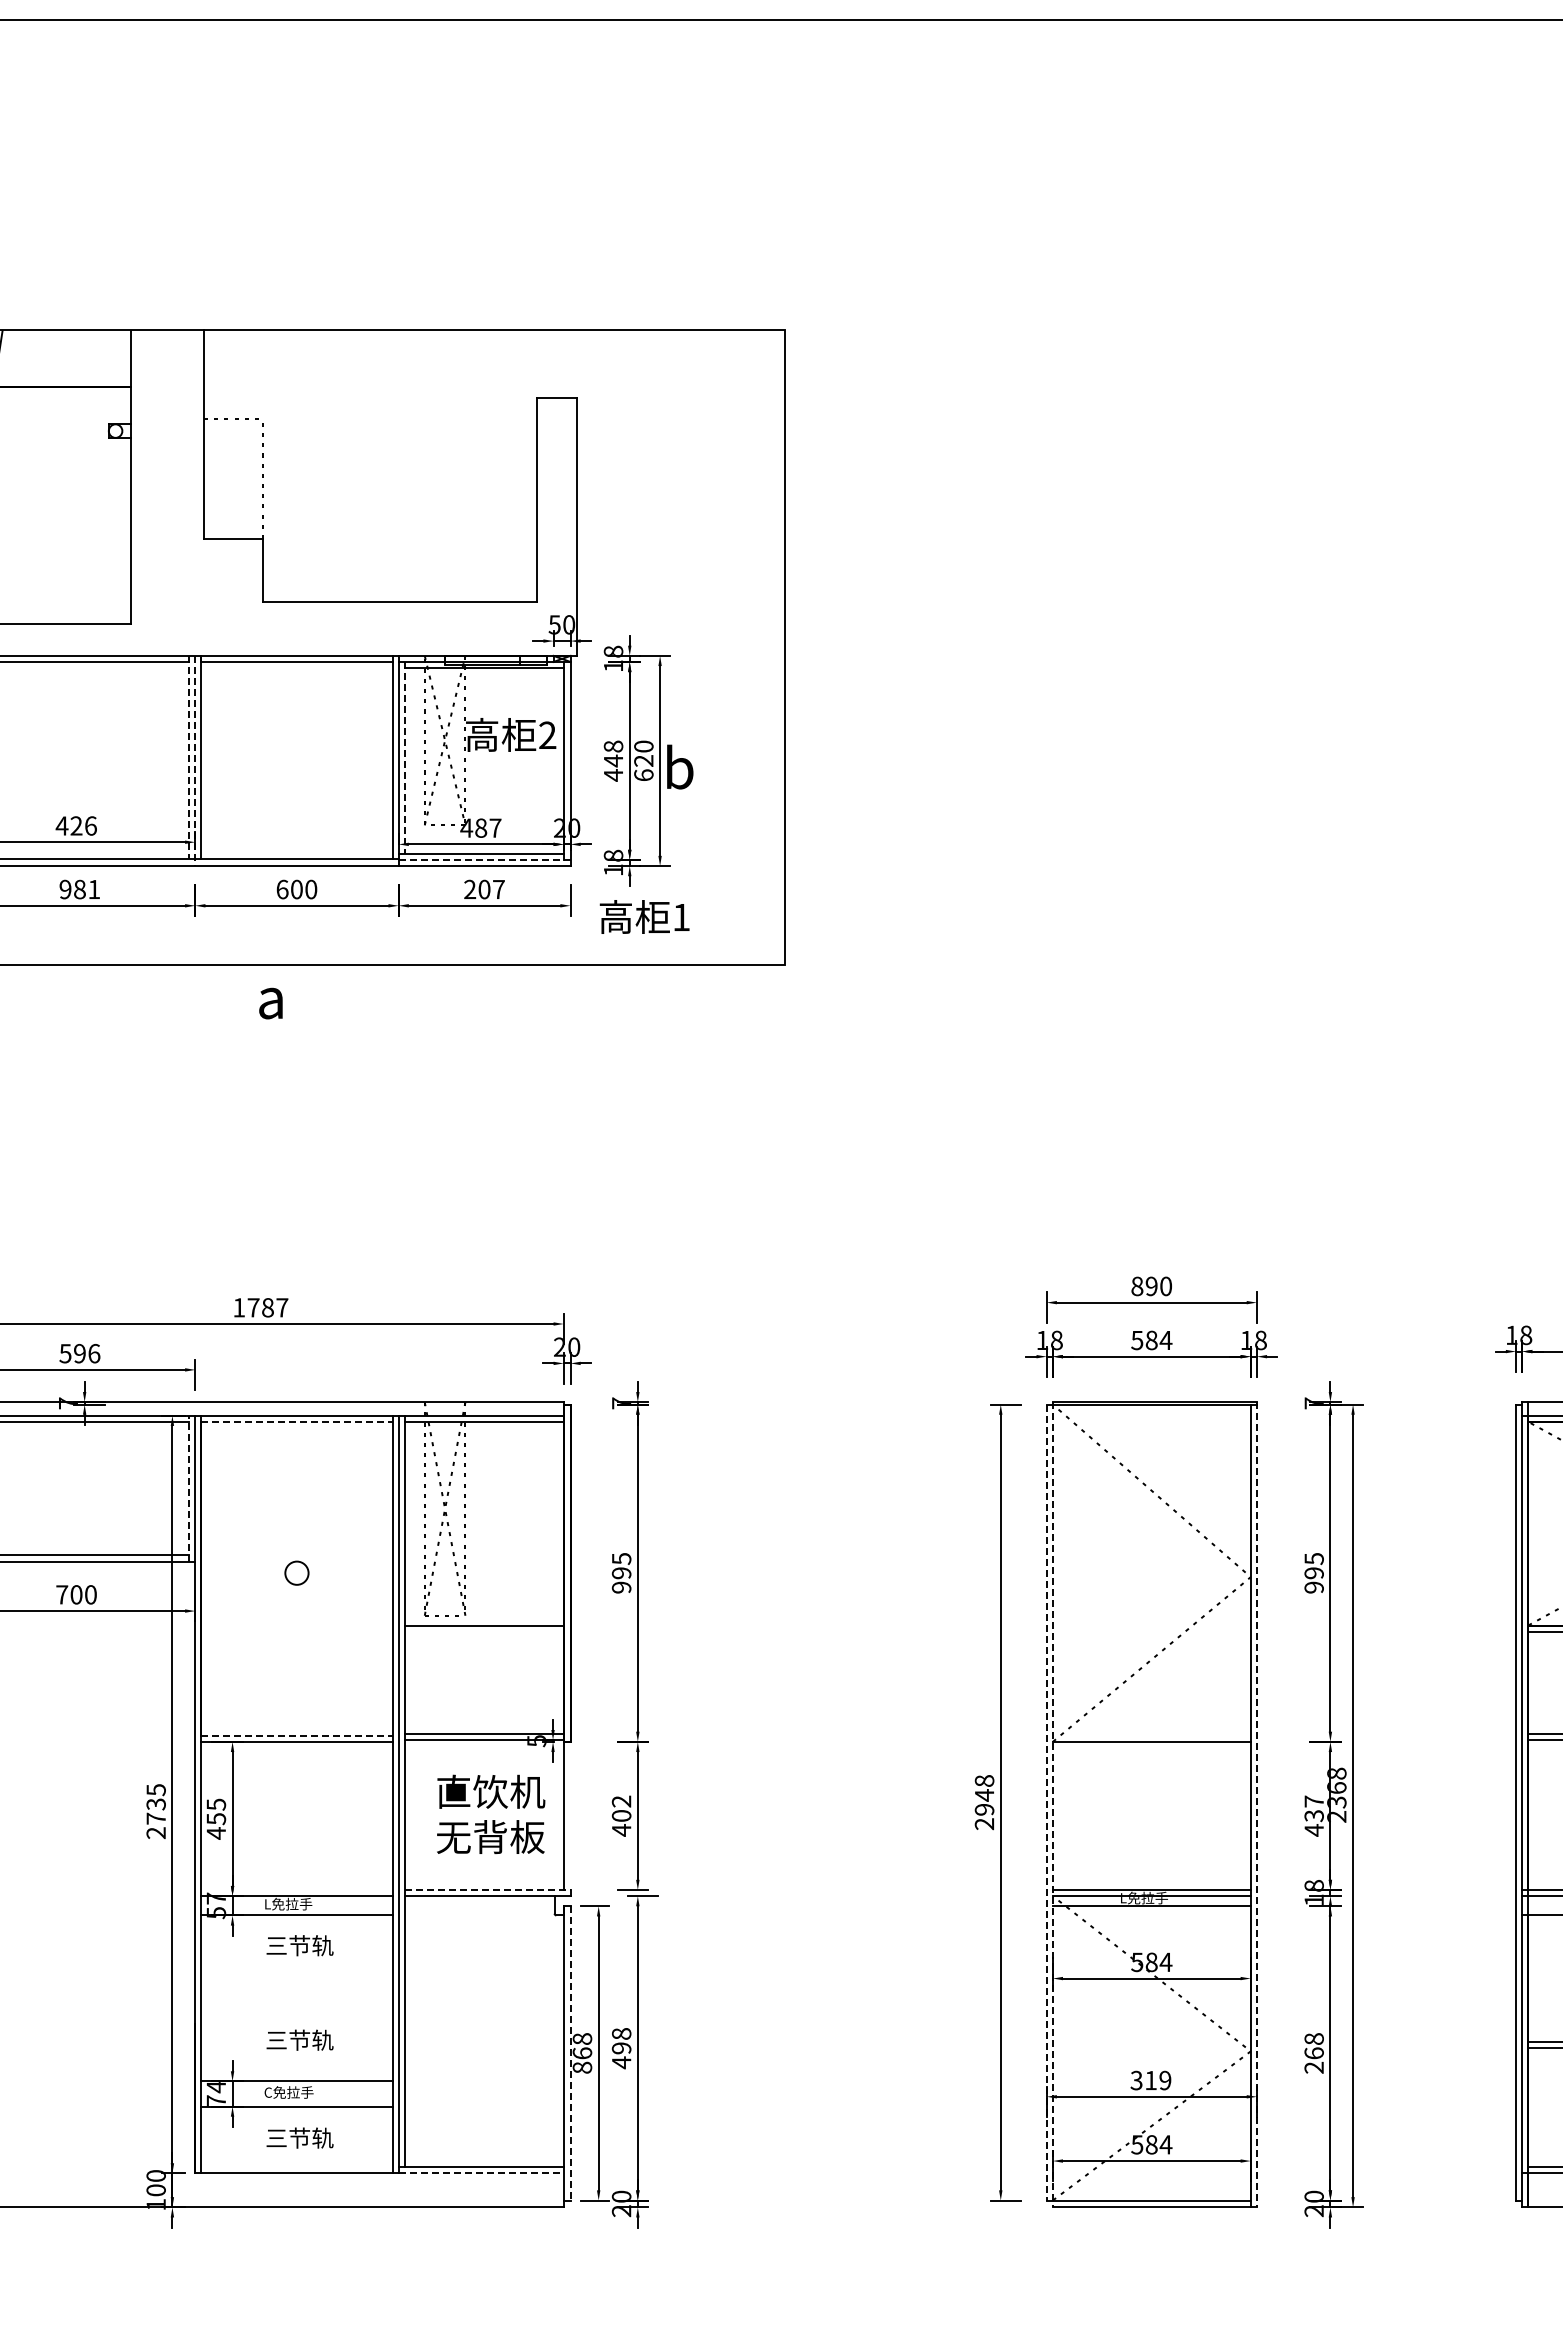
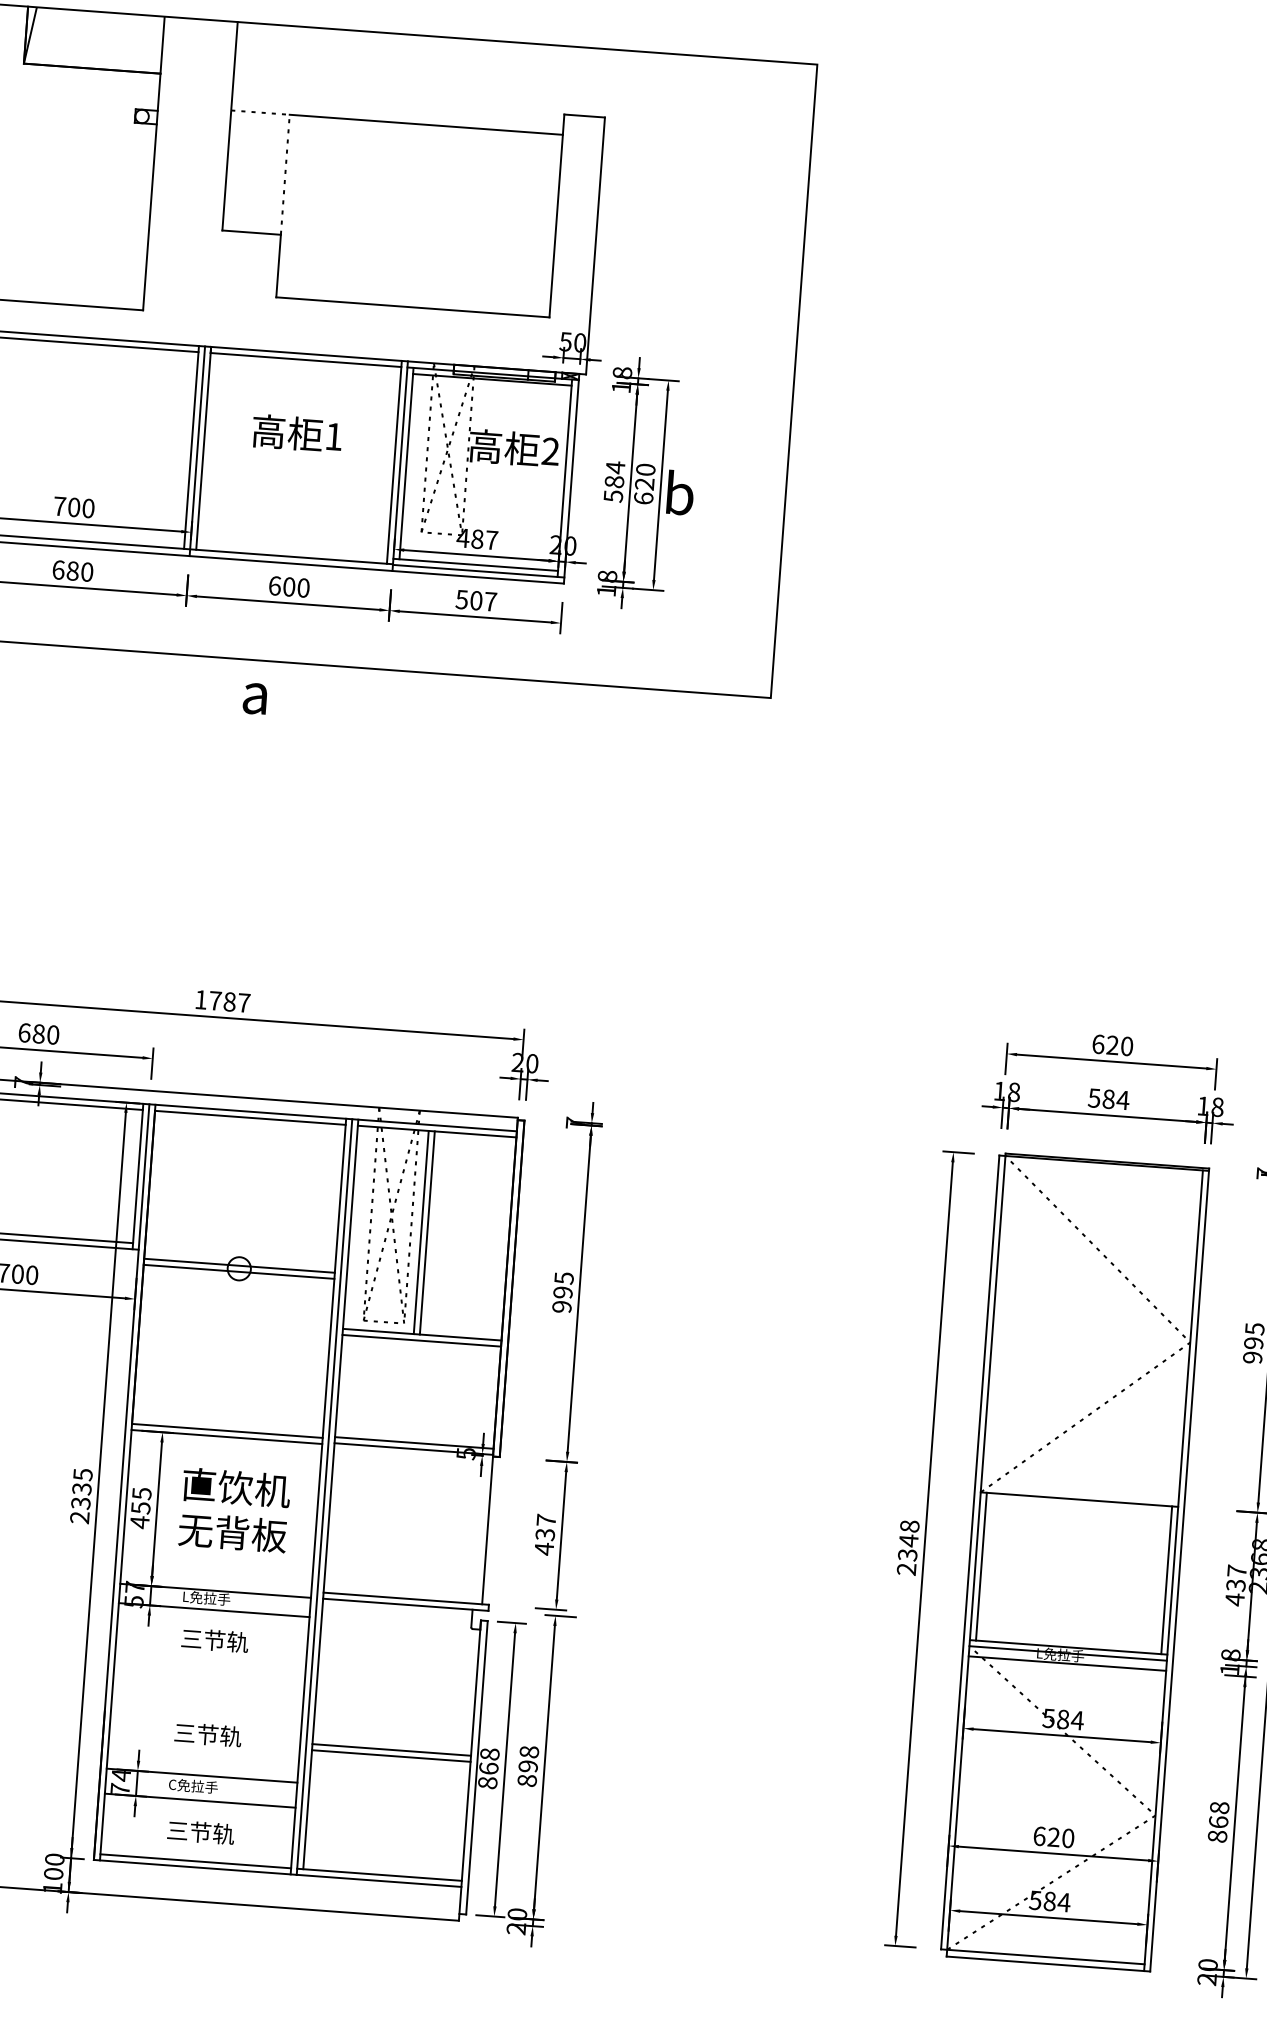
line: (399, 418) -> (426, 124), added
line: (189, 757) -> (191, 447), dashed -> solid
line: (404, 757) -> (406, 463), dashed -> solid
text: (613, 760) -> (614, 481), 448 -> 584
line: (195, 761) -> (197, 451), dashed -> solid
text: (75, 825) -> (73, 506), 426 -> 700
line: (484, 859) -> (478, 570), dashed -> solid
text: (79, 889) -> (72, 571), 981 -> 680
text: (470, 889) -> (462, 599), 207 -> 507
text: (644, 916) -> (297, 433), moved
text: (1144, 1286) -> (1105, 1044), 890 -> 620
text: (79, 1353) -> (38, 1033), 596 -> 680
line: (296, 1421) -> (249, 1117), dashed -> solid
line: (189, 1488) -> (138, 1176), dashed -> solid
line: (475, 1523) -> (420, 1232), added
line: (481, 1523) -> (426, 1232), added
line: (296, 1570) -> (239, 1266), added
line: (296, 1576) -> (238, 1272), added
line: (483, 1631) -> (421, 1340), added
line: (296, 1735) -> (226, 1430), dashed -> solid
line: (1046, 1802) -> (970, 1552), dashed -> solid
line: (1052, 1804) -> (975, 1554), dashed -> solid
line: (1256, 1804) -> (1179, 1569), dashed -> solid
text: (621, 1808) -> (545, 1527), 402 -> 437
text: (984, 1809) -> (907, 1554), 2948 -> 2348
text: (491, 1813) -> (235, 1509), moved
line: (1058, 1815) -> (981, 1566), added
line: (1244, 1815) -> (1166, 1579), added
text: (155, 1818) -> (80, 1503), 2735 -> 2335
line: (487, 1890) -> (406, 1599), dashed -> solid
line: (483, 2041) -> (391, 1749), added
line: (483, 2047) -> (390, 1755), added
line: (570, 2053) -> (476, 1767), dashed -> solid
text: (621, 2062) -> (527, 1780), 498 -> 898
text: (1313, 2067) -> (1216, 1836), 268 -> 868
text: (1150, 2080) -> (1053, 1837), 319 -> 620
line: (296, 2167) -> (195, 1861), added
line: (481, 2173) -> (379, 1880), dashed -> solid

